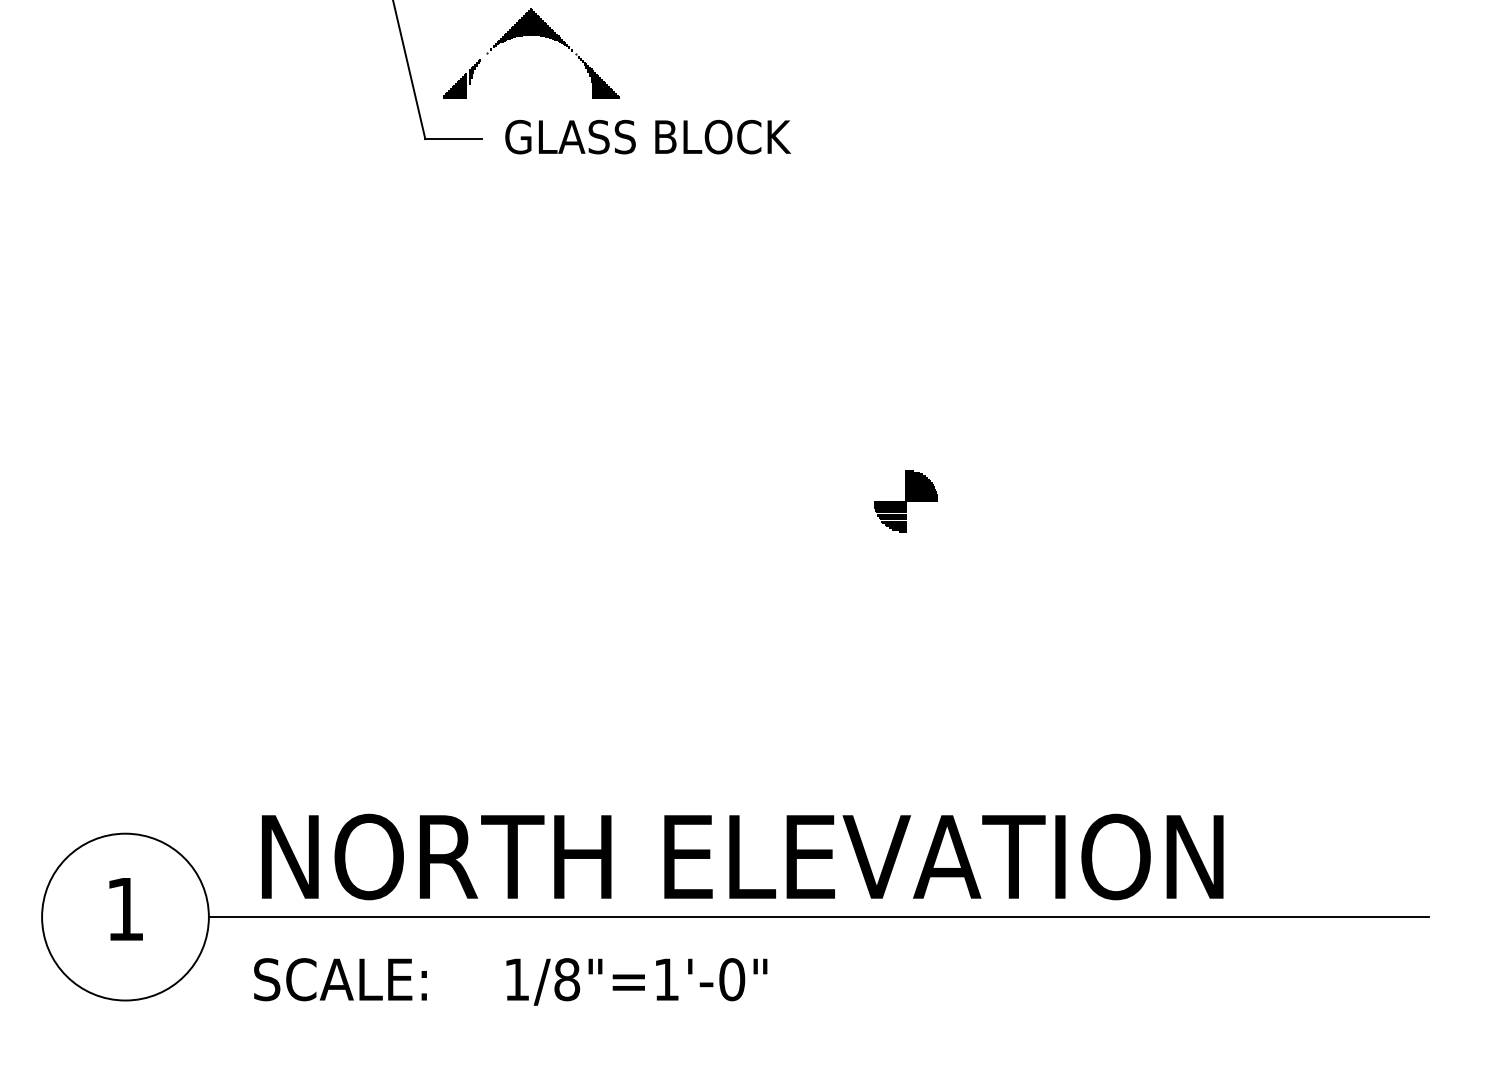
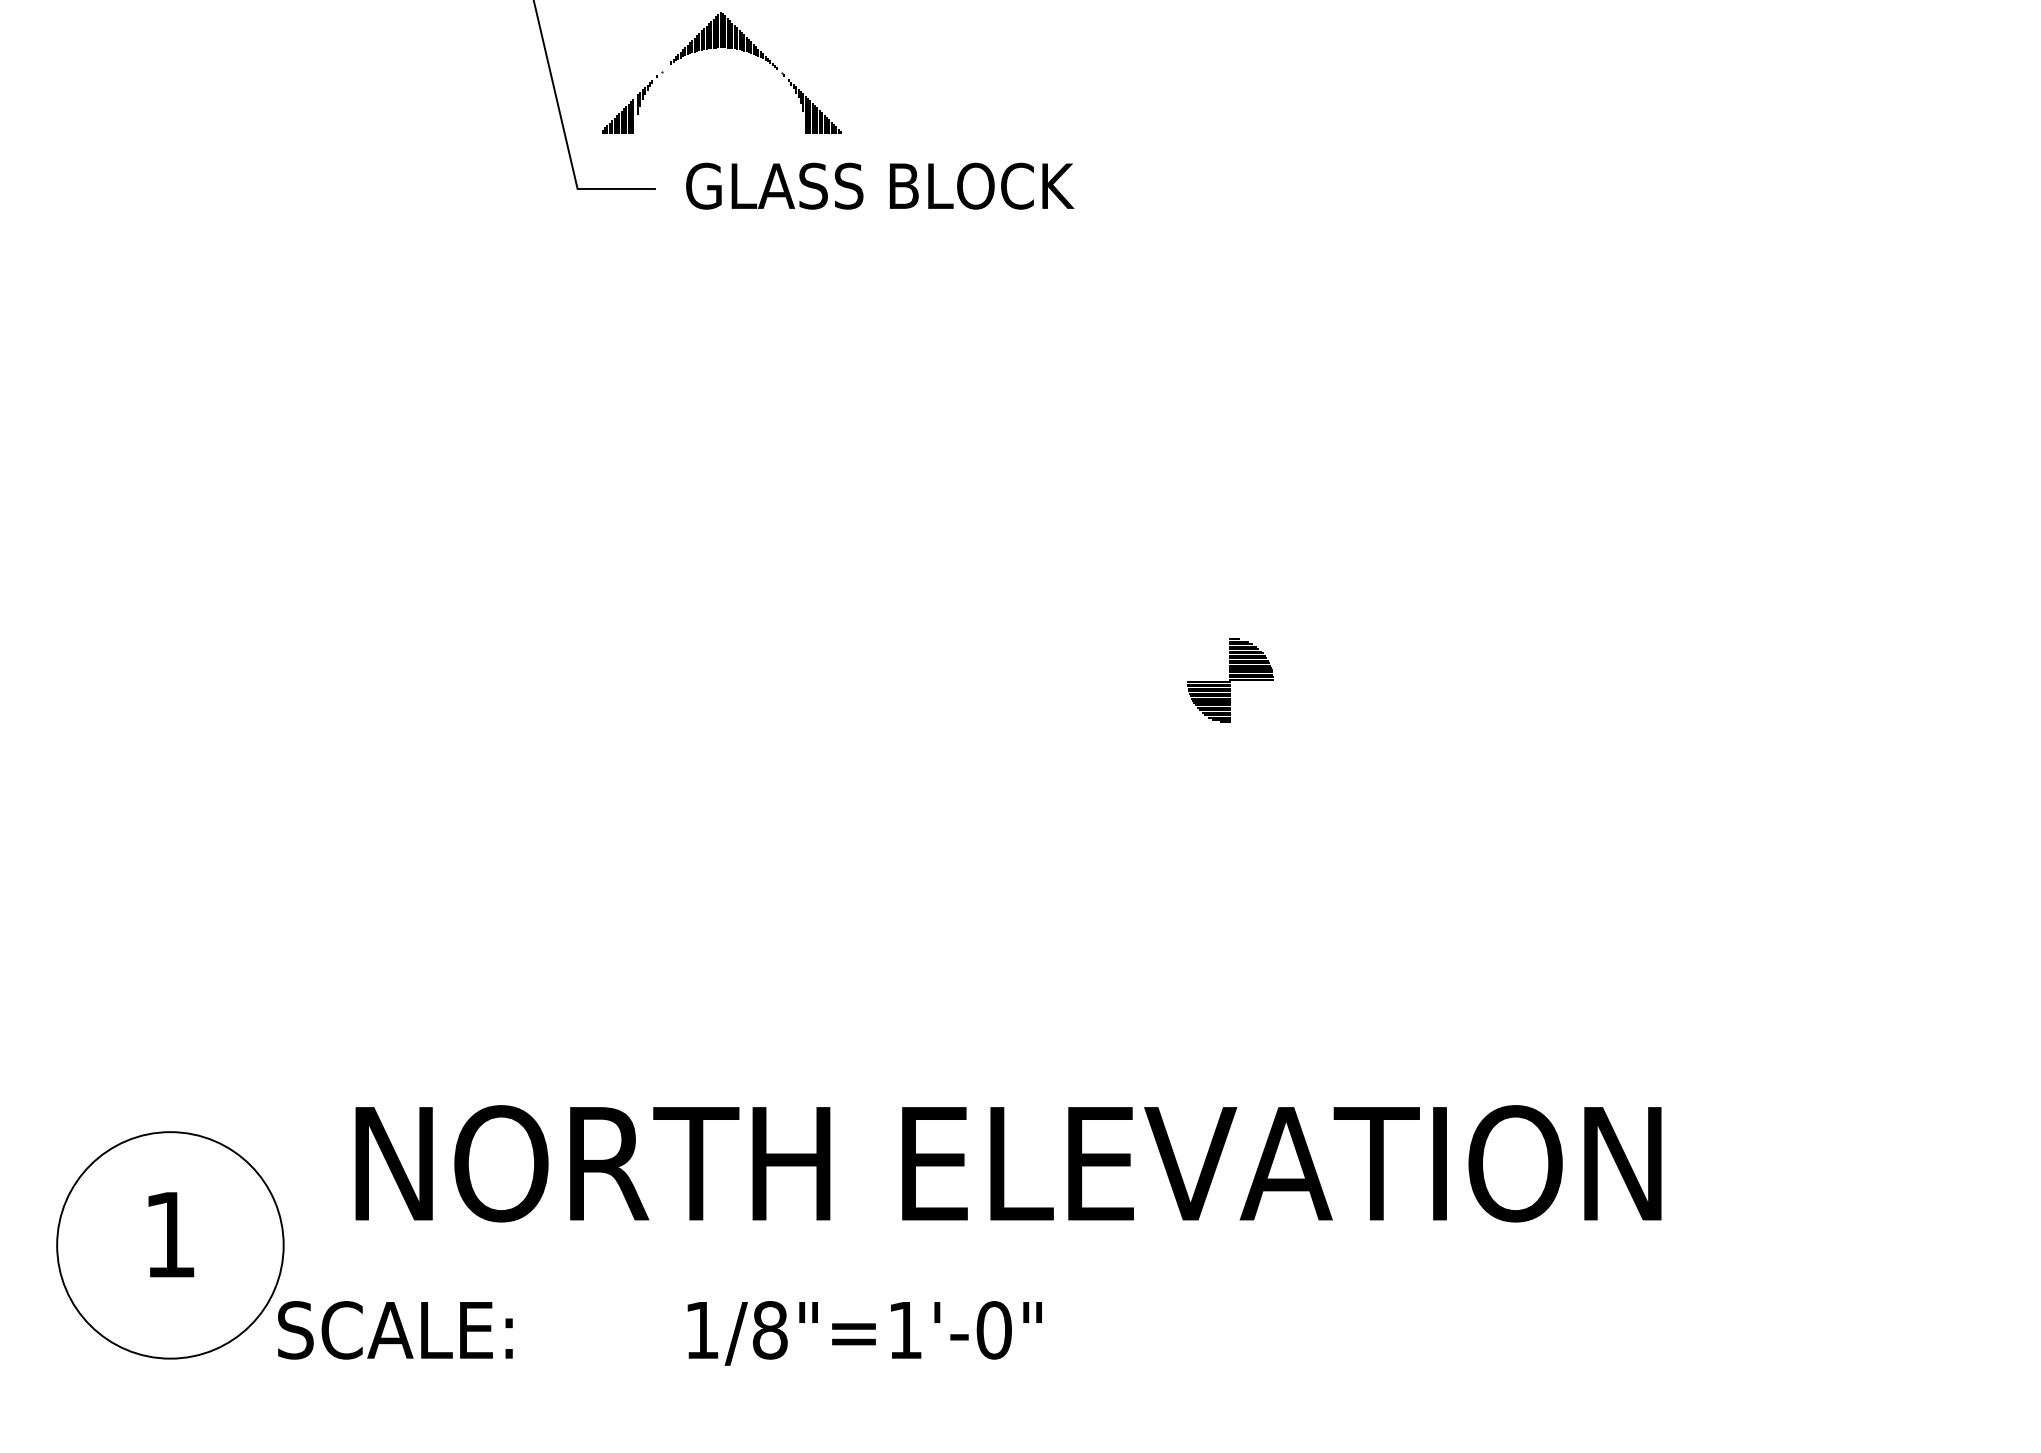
line: (819, 917) -> (1112, 1245), removed
text: (340, 979) -> (395, 1330), moved

